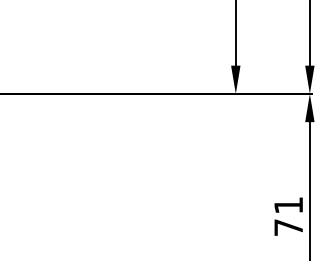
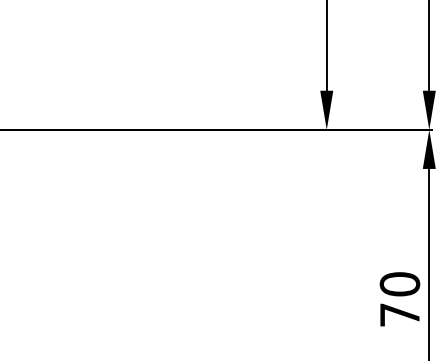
text: (288, 205) -> (399, 284), 71 -> 70

